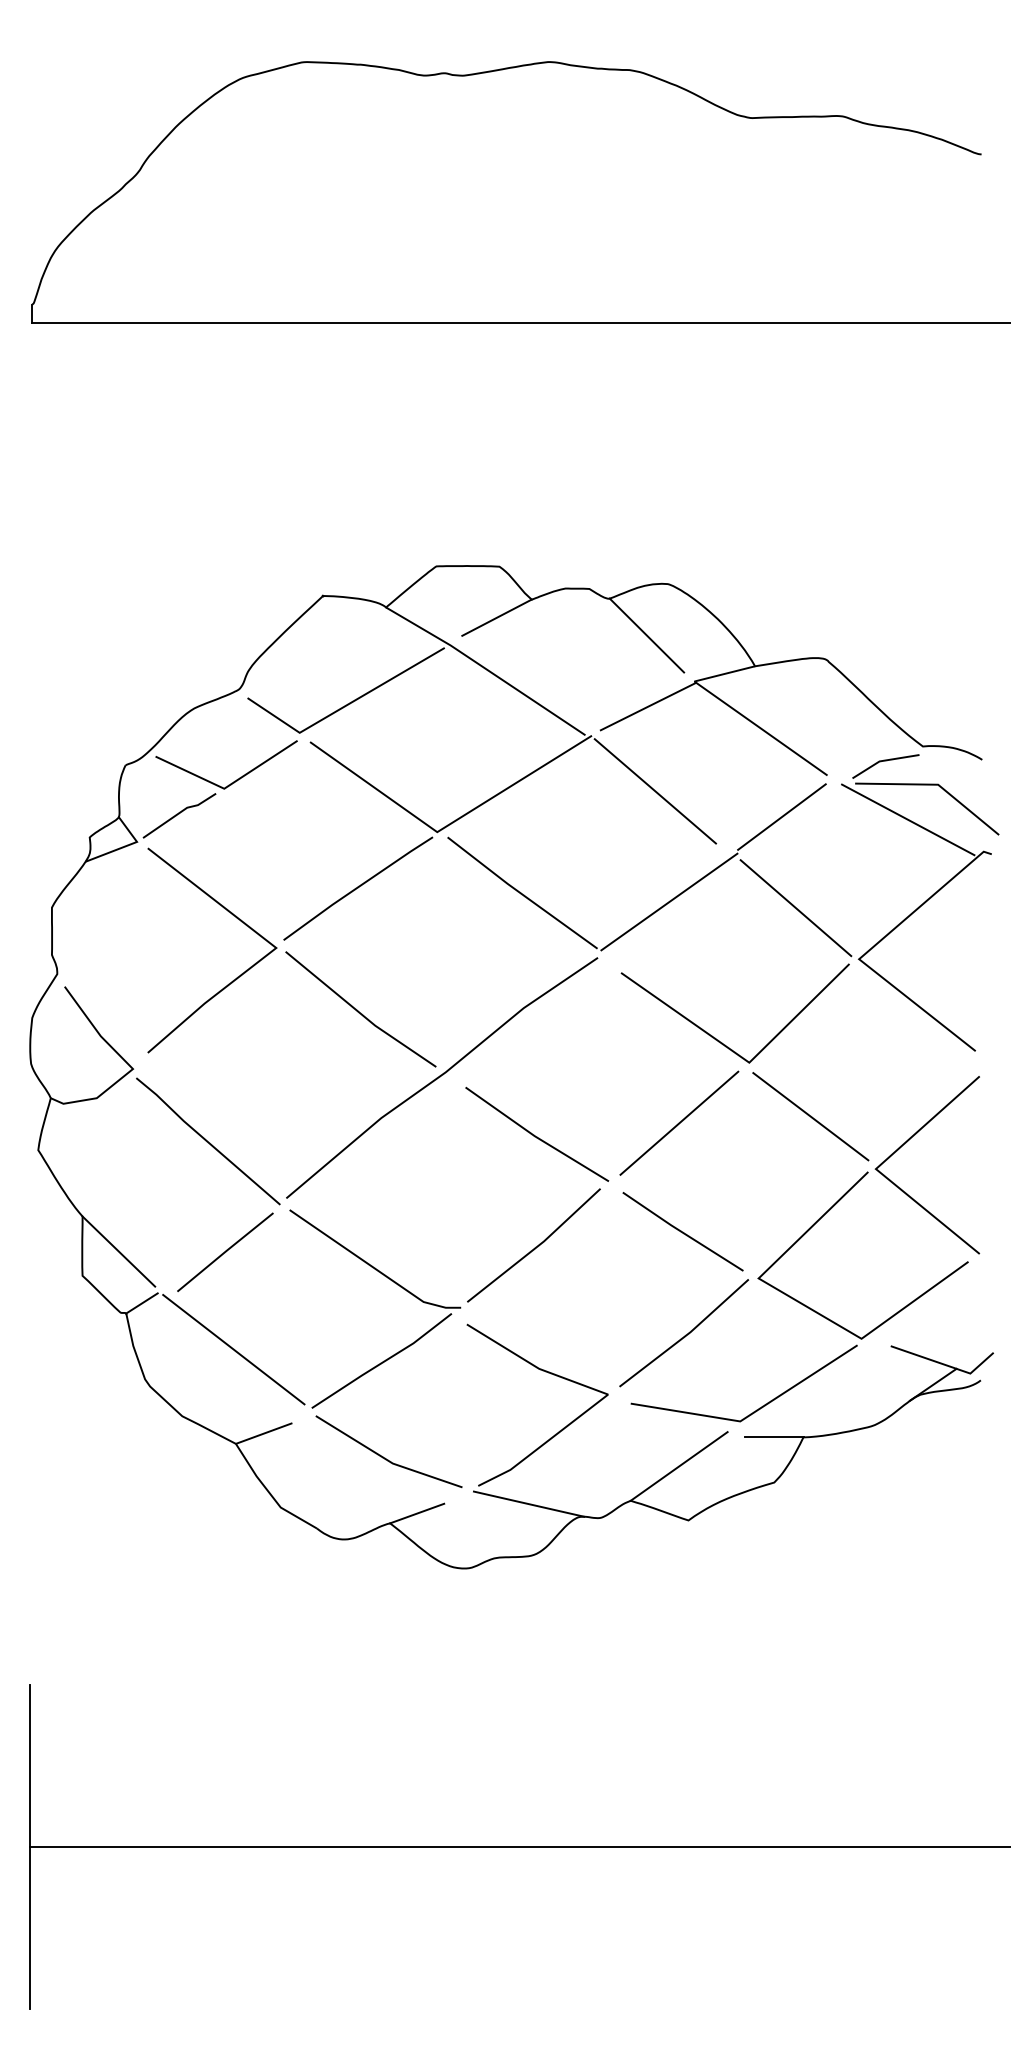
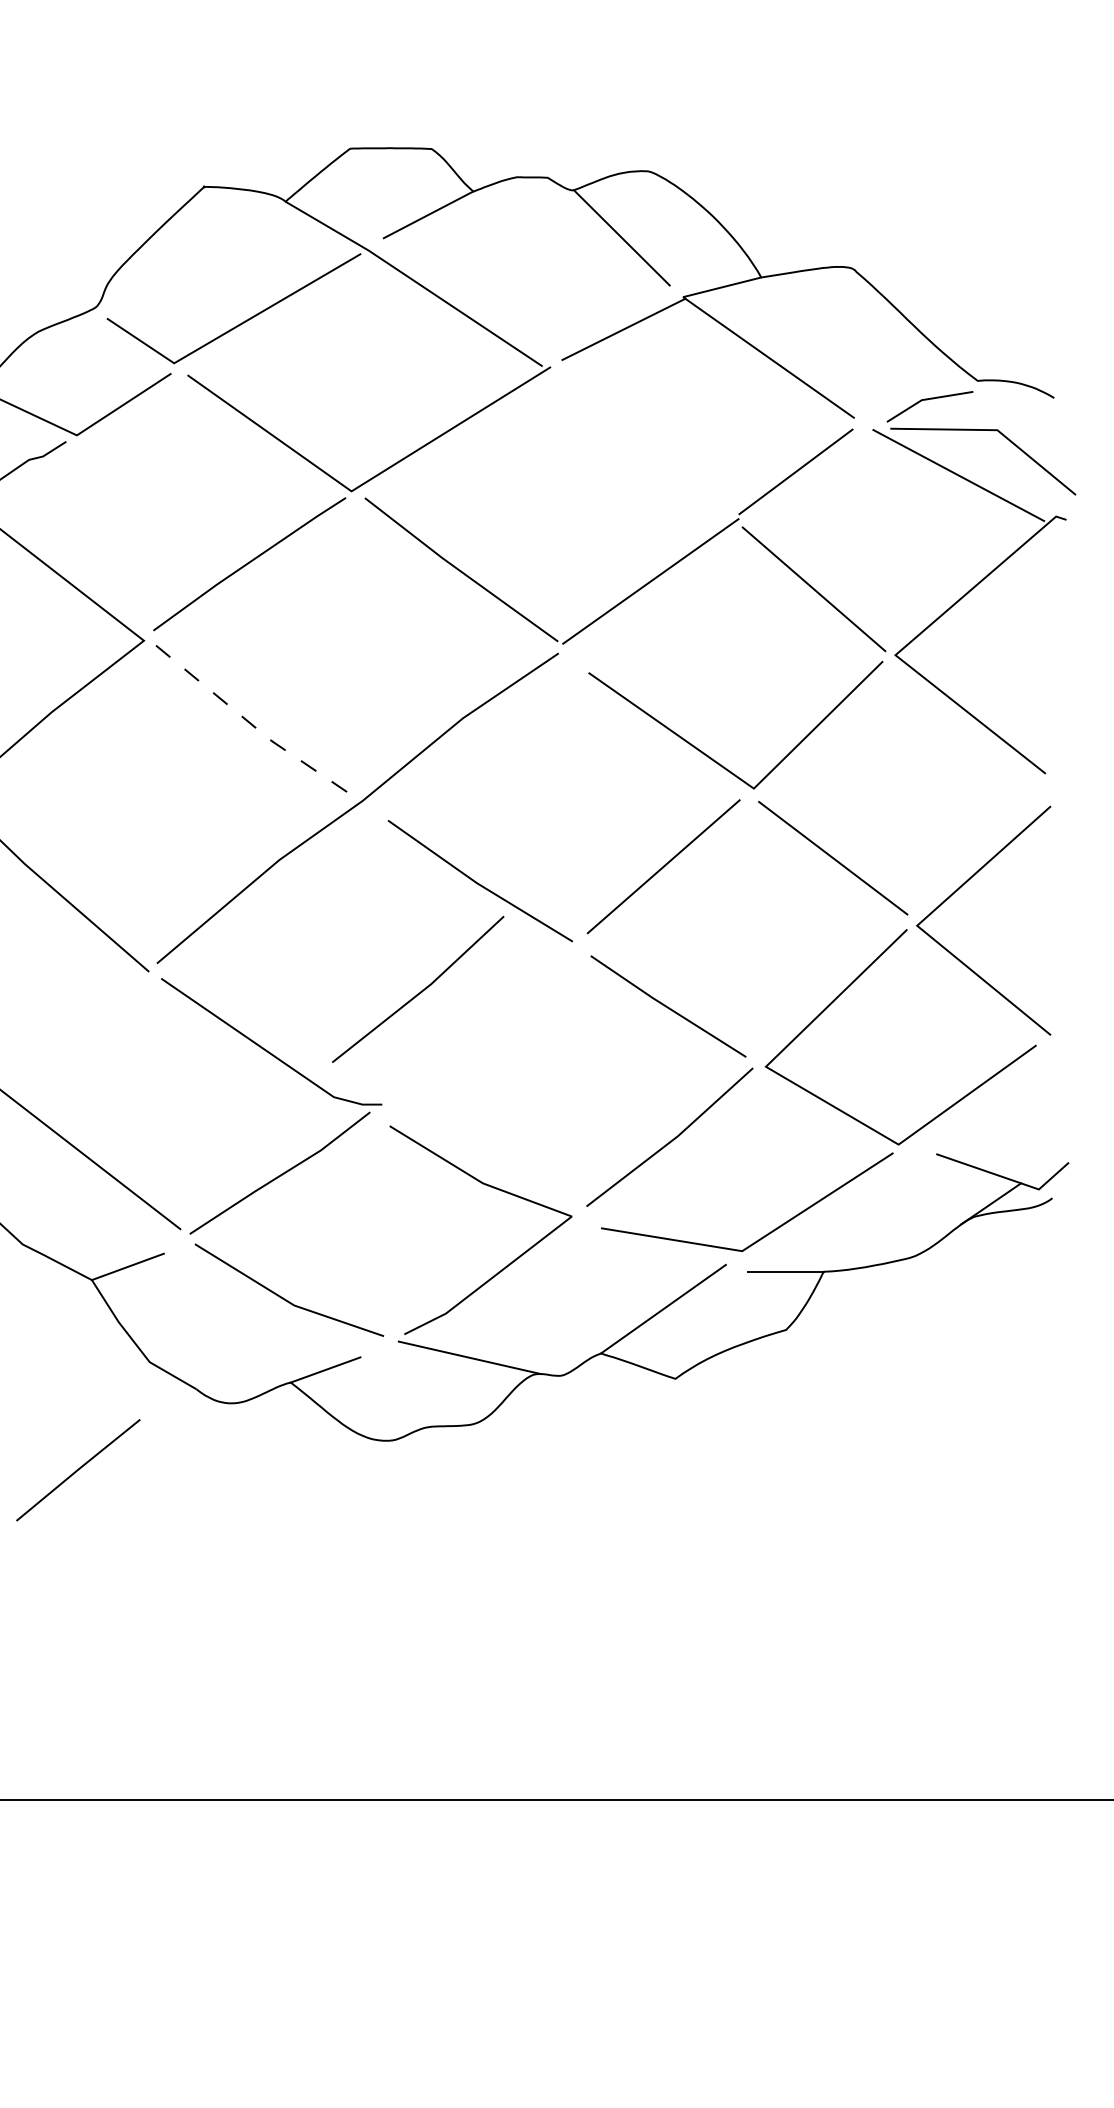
line: (654, 791) -> (631, 438), removed
line: (360, 1013) -> (252, 725), solid -> dashed
line: (535, 1246) -> (420, 990), moved
line: (225, 1252) -> (78, 1470), moved

